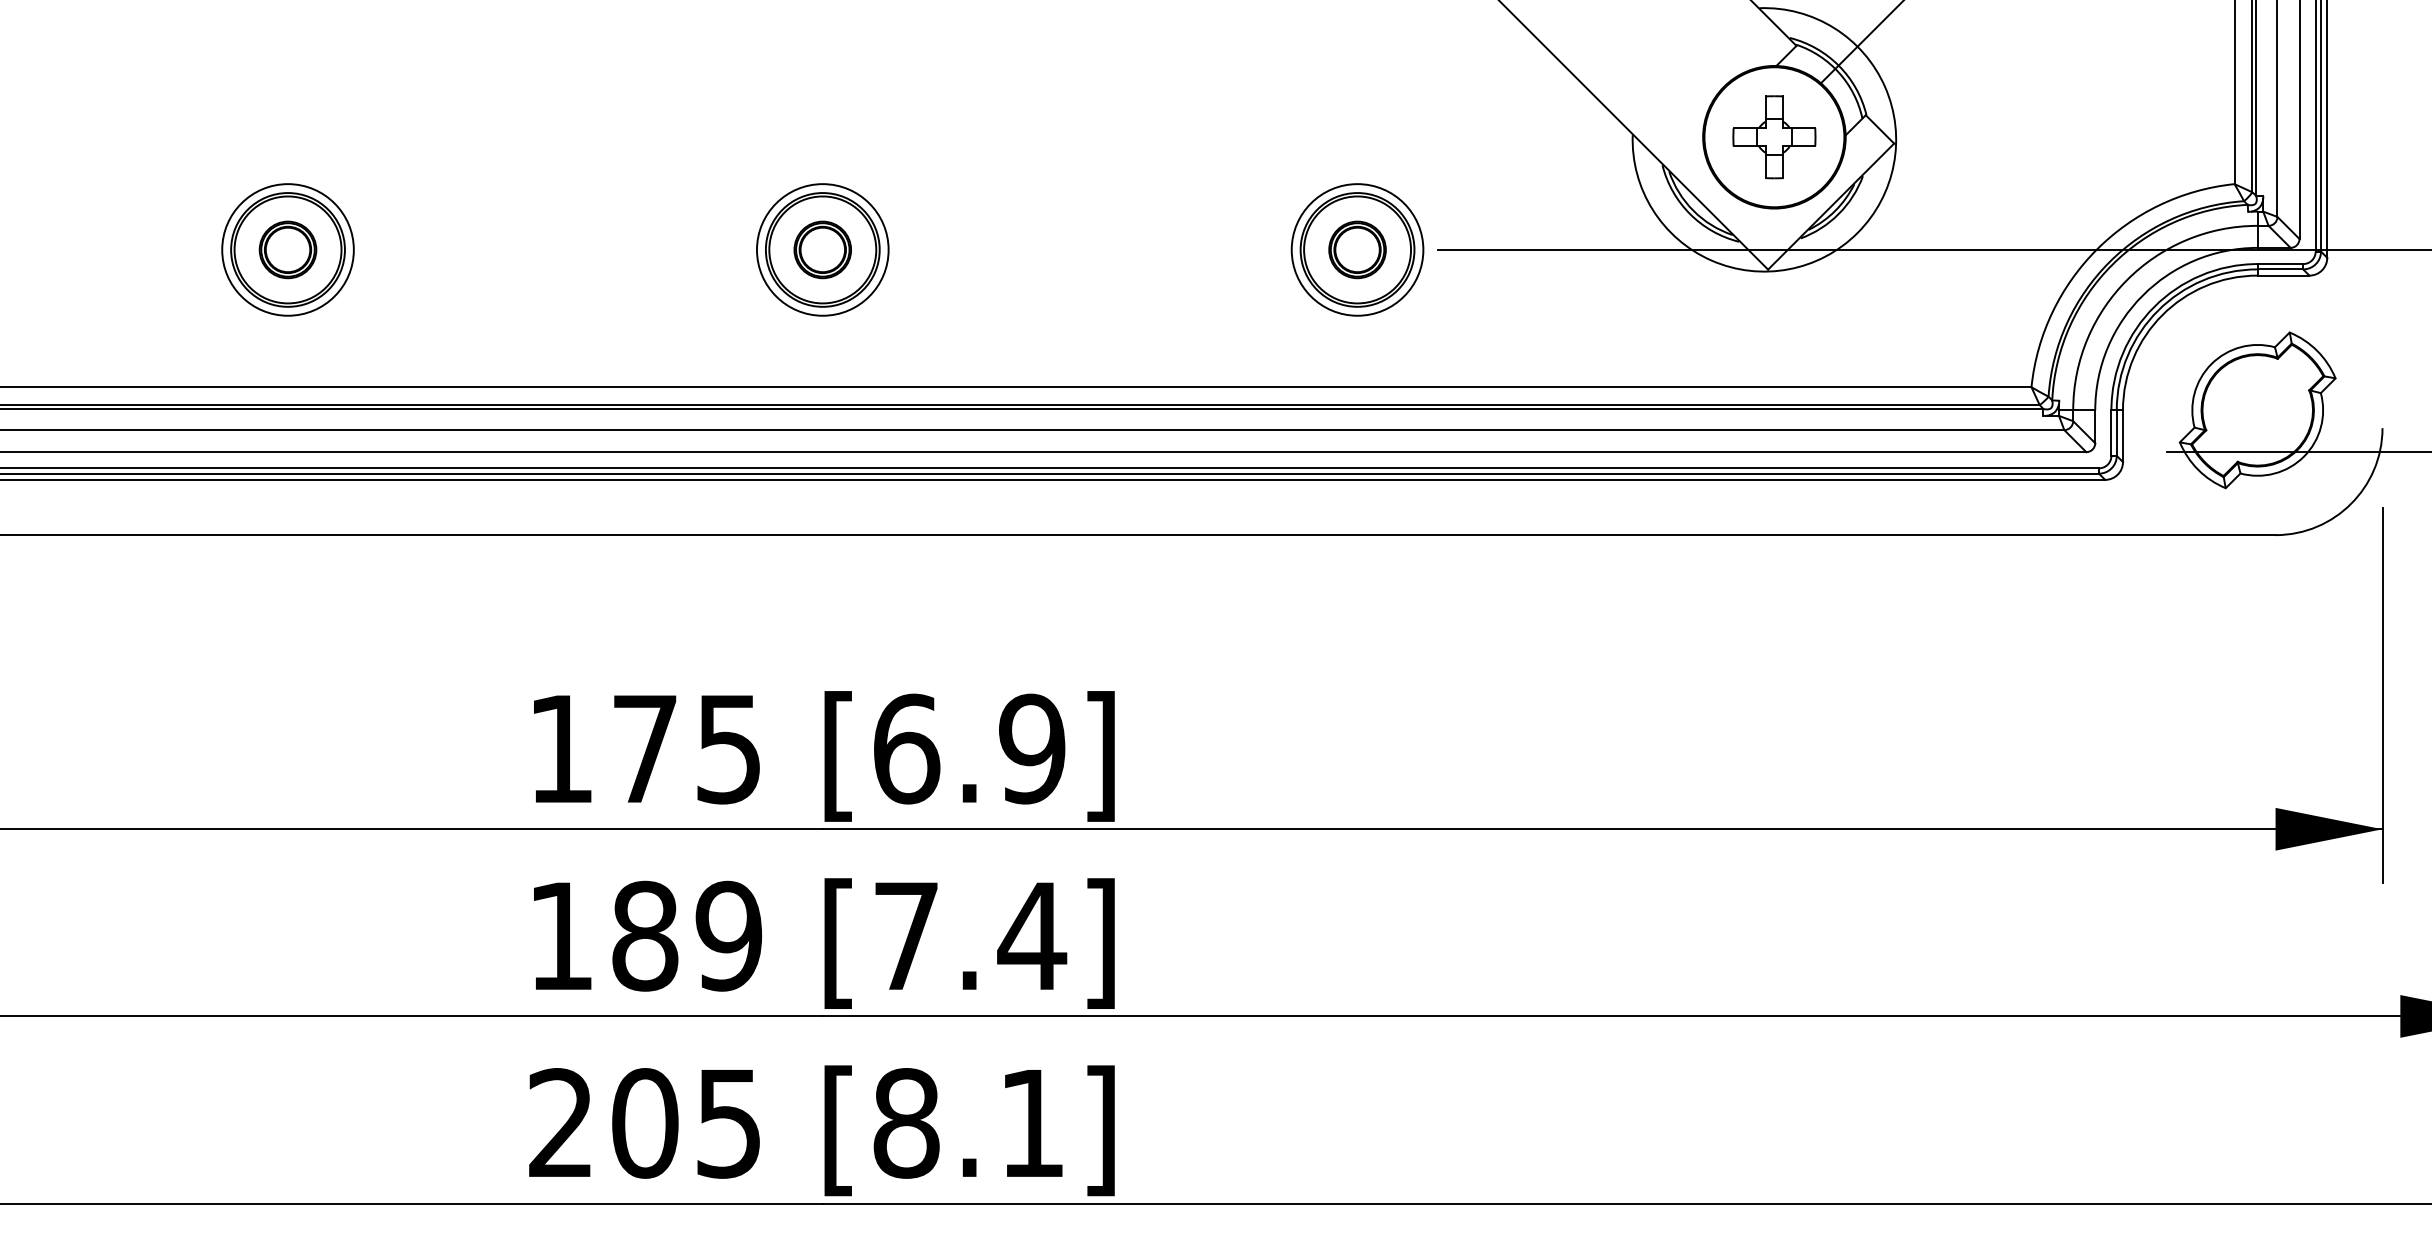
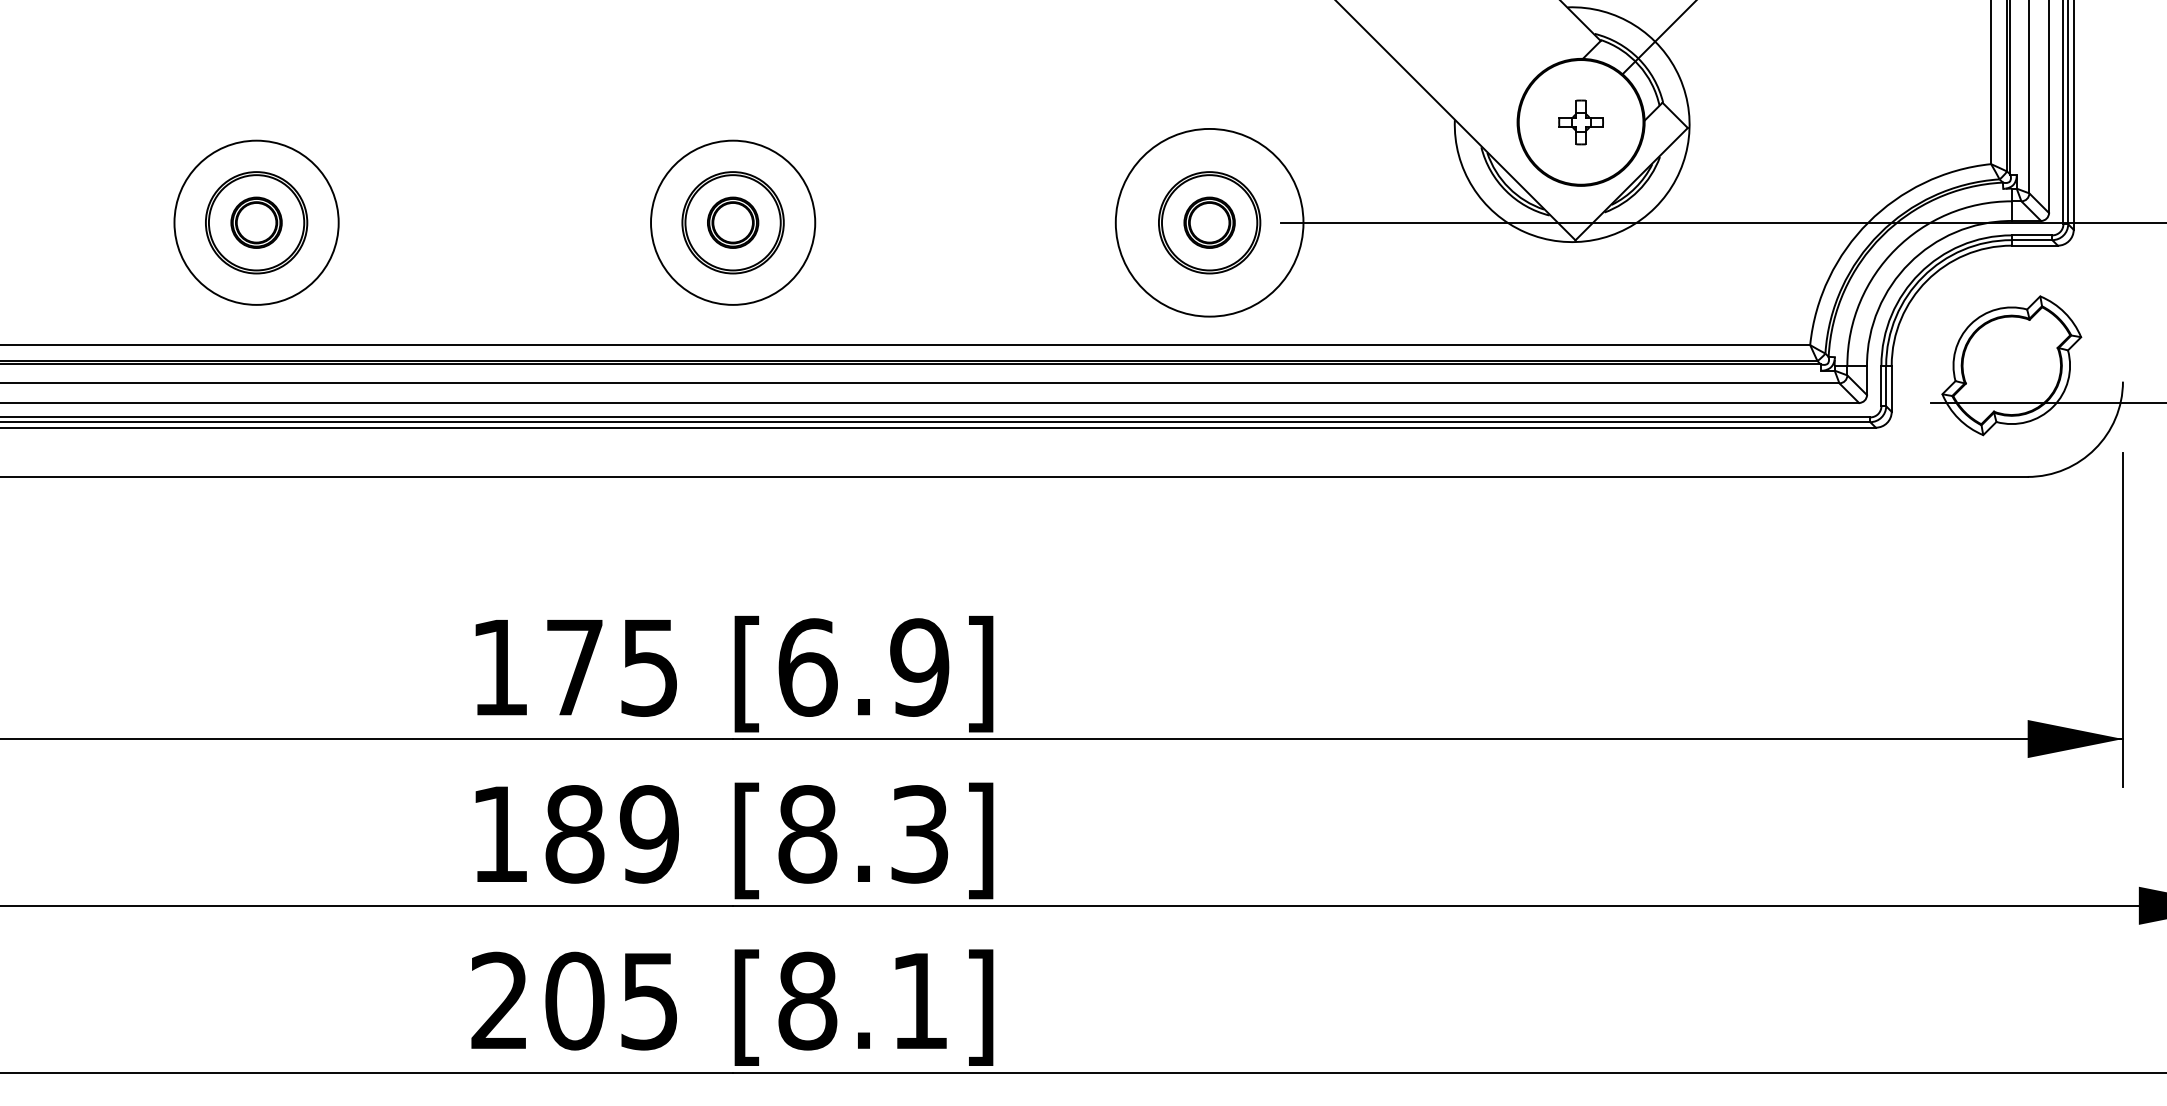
part: (1774, 137) -> (1581, 122), size x0.6
circle: (287, 249) -> (256, 222), size x1.4
circle: (822, 249) -> (732, 222), size x1.4
circle: (1357, 249) -> (1209, 222), size x1.6
text: (970, 935) -> (864, 833), [7.4] -> [8.3]

